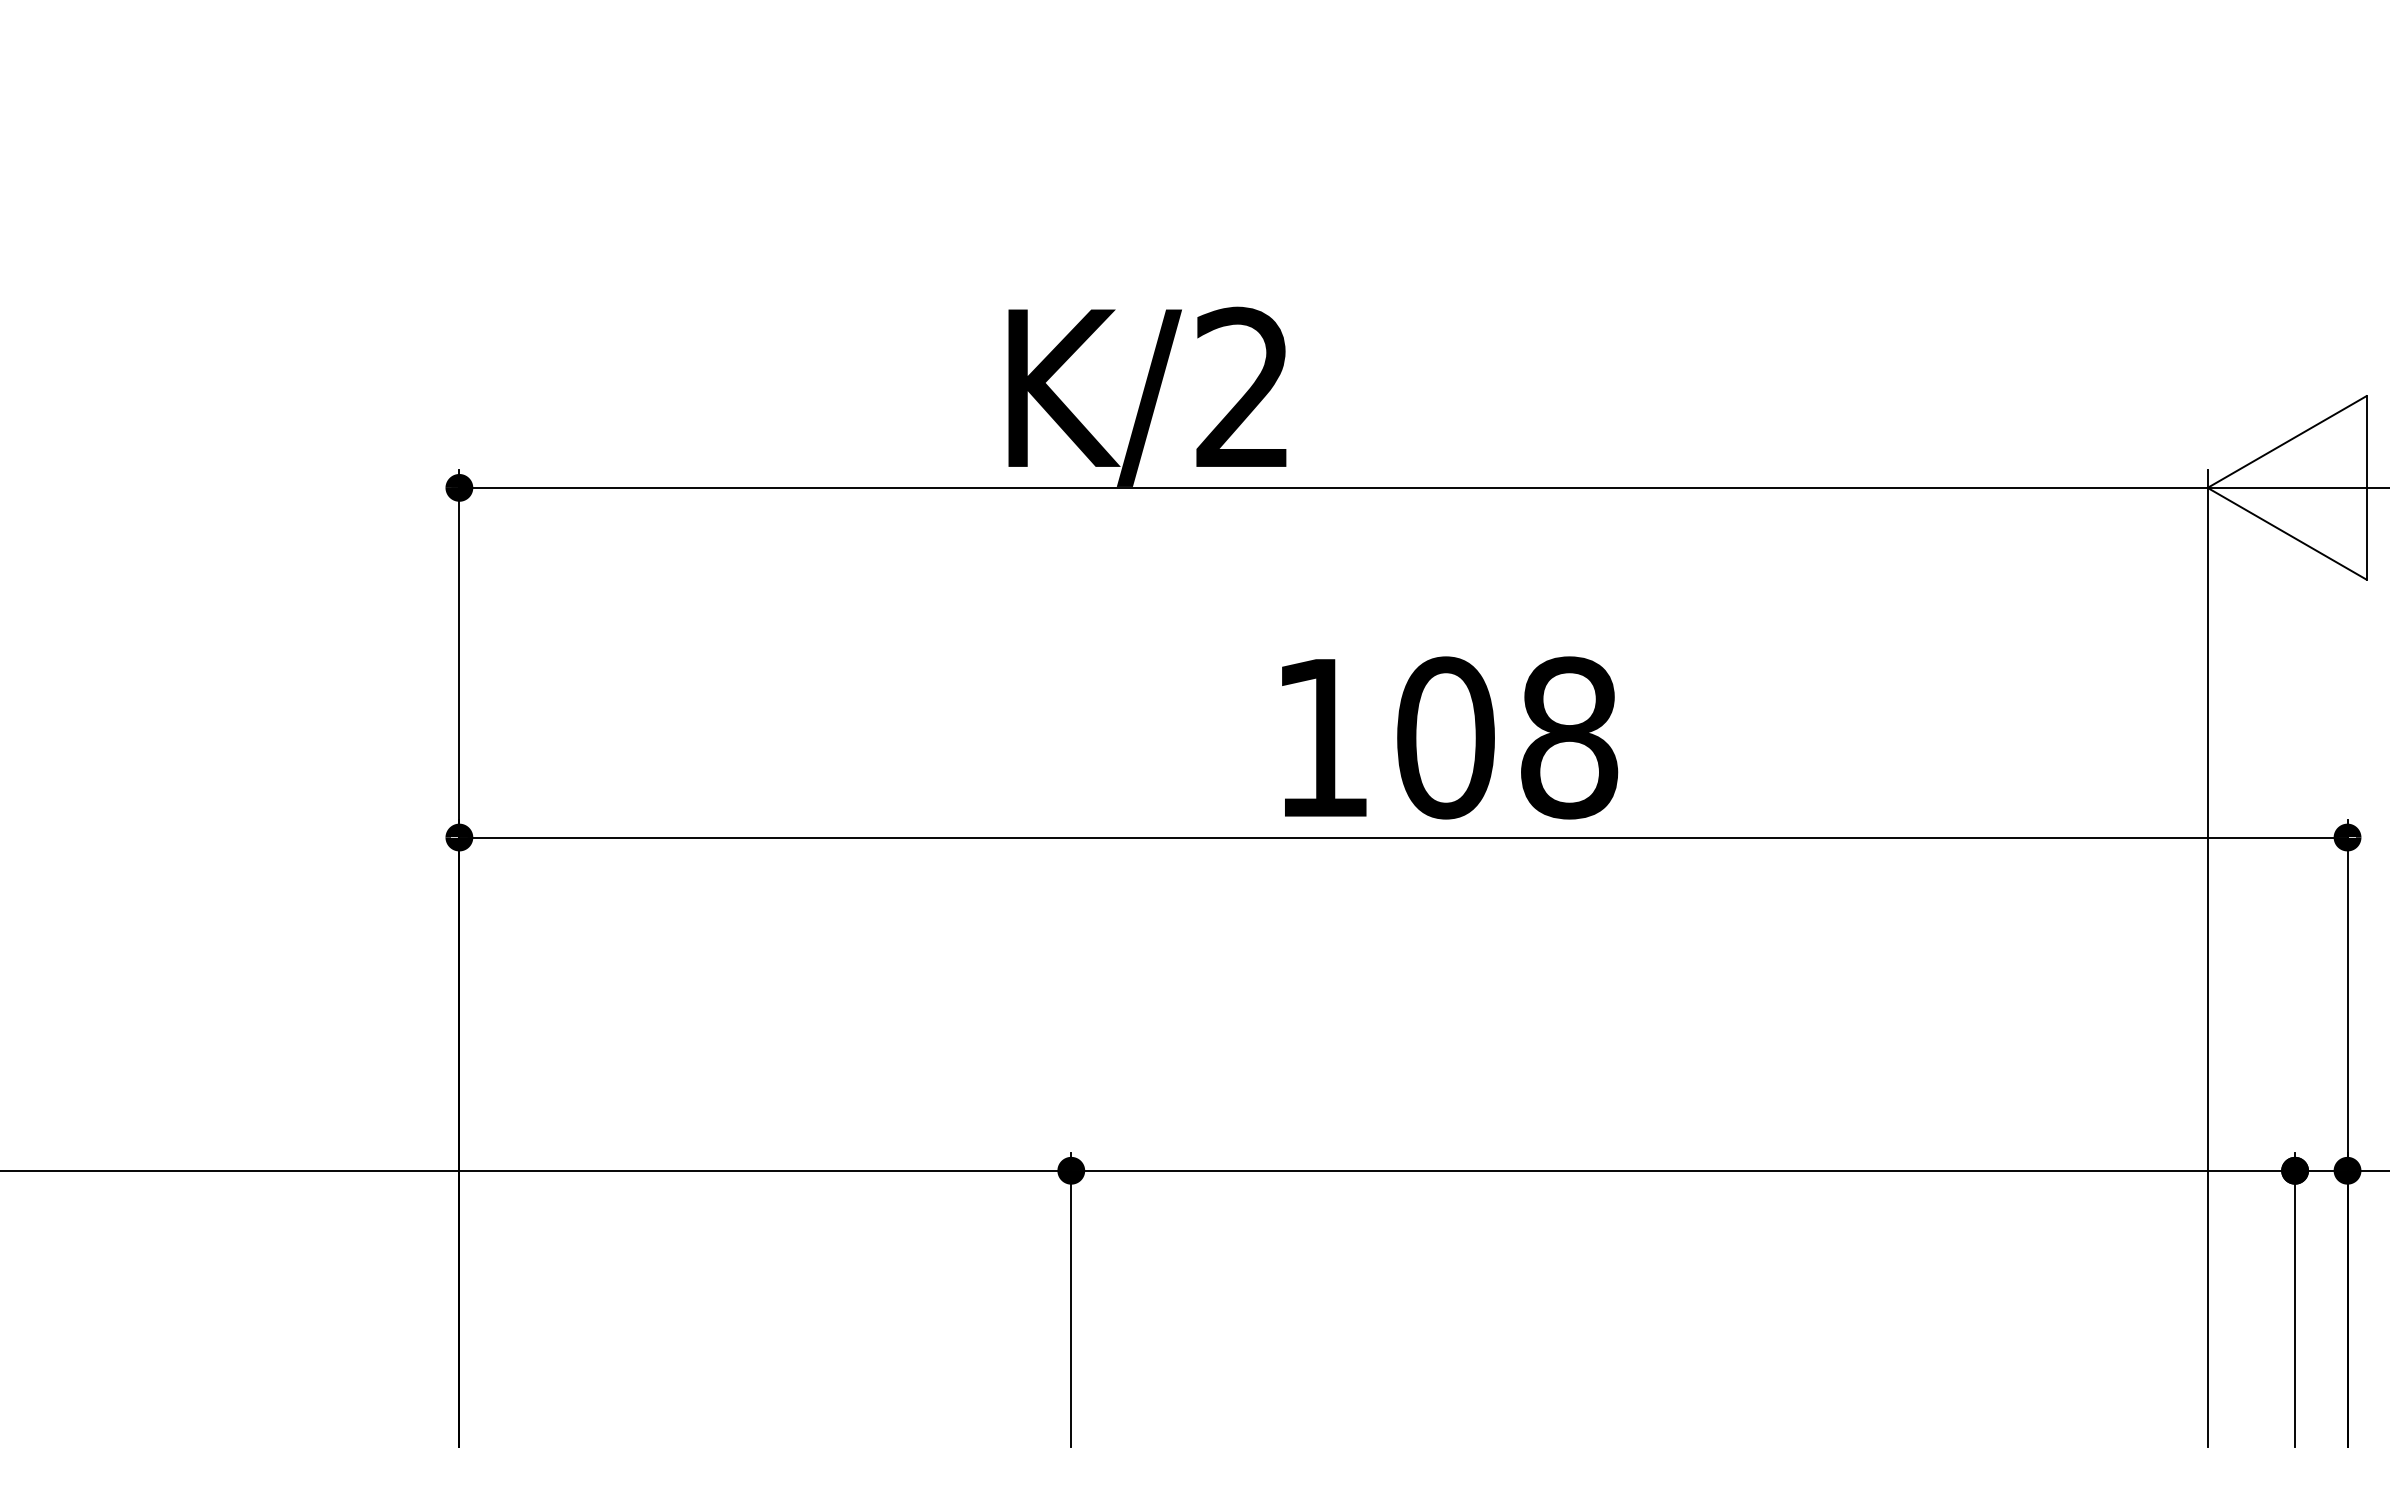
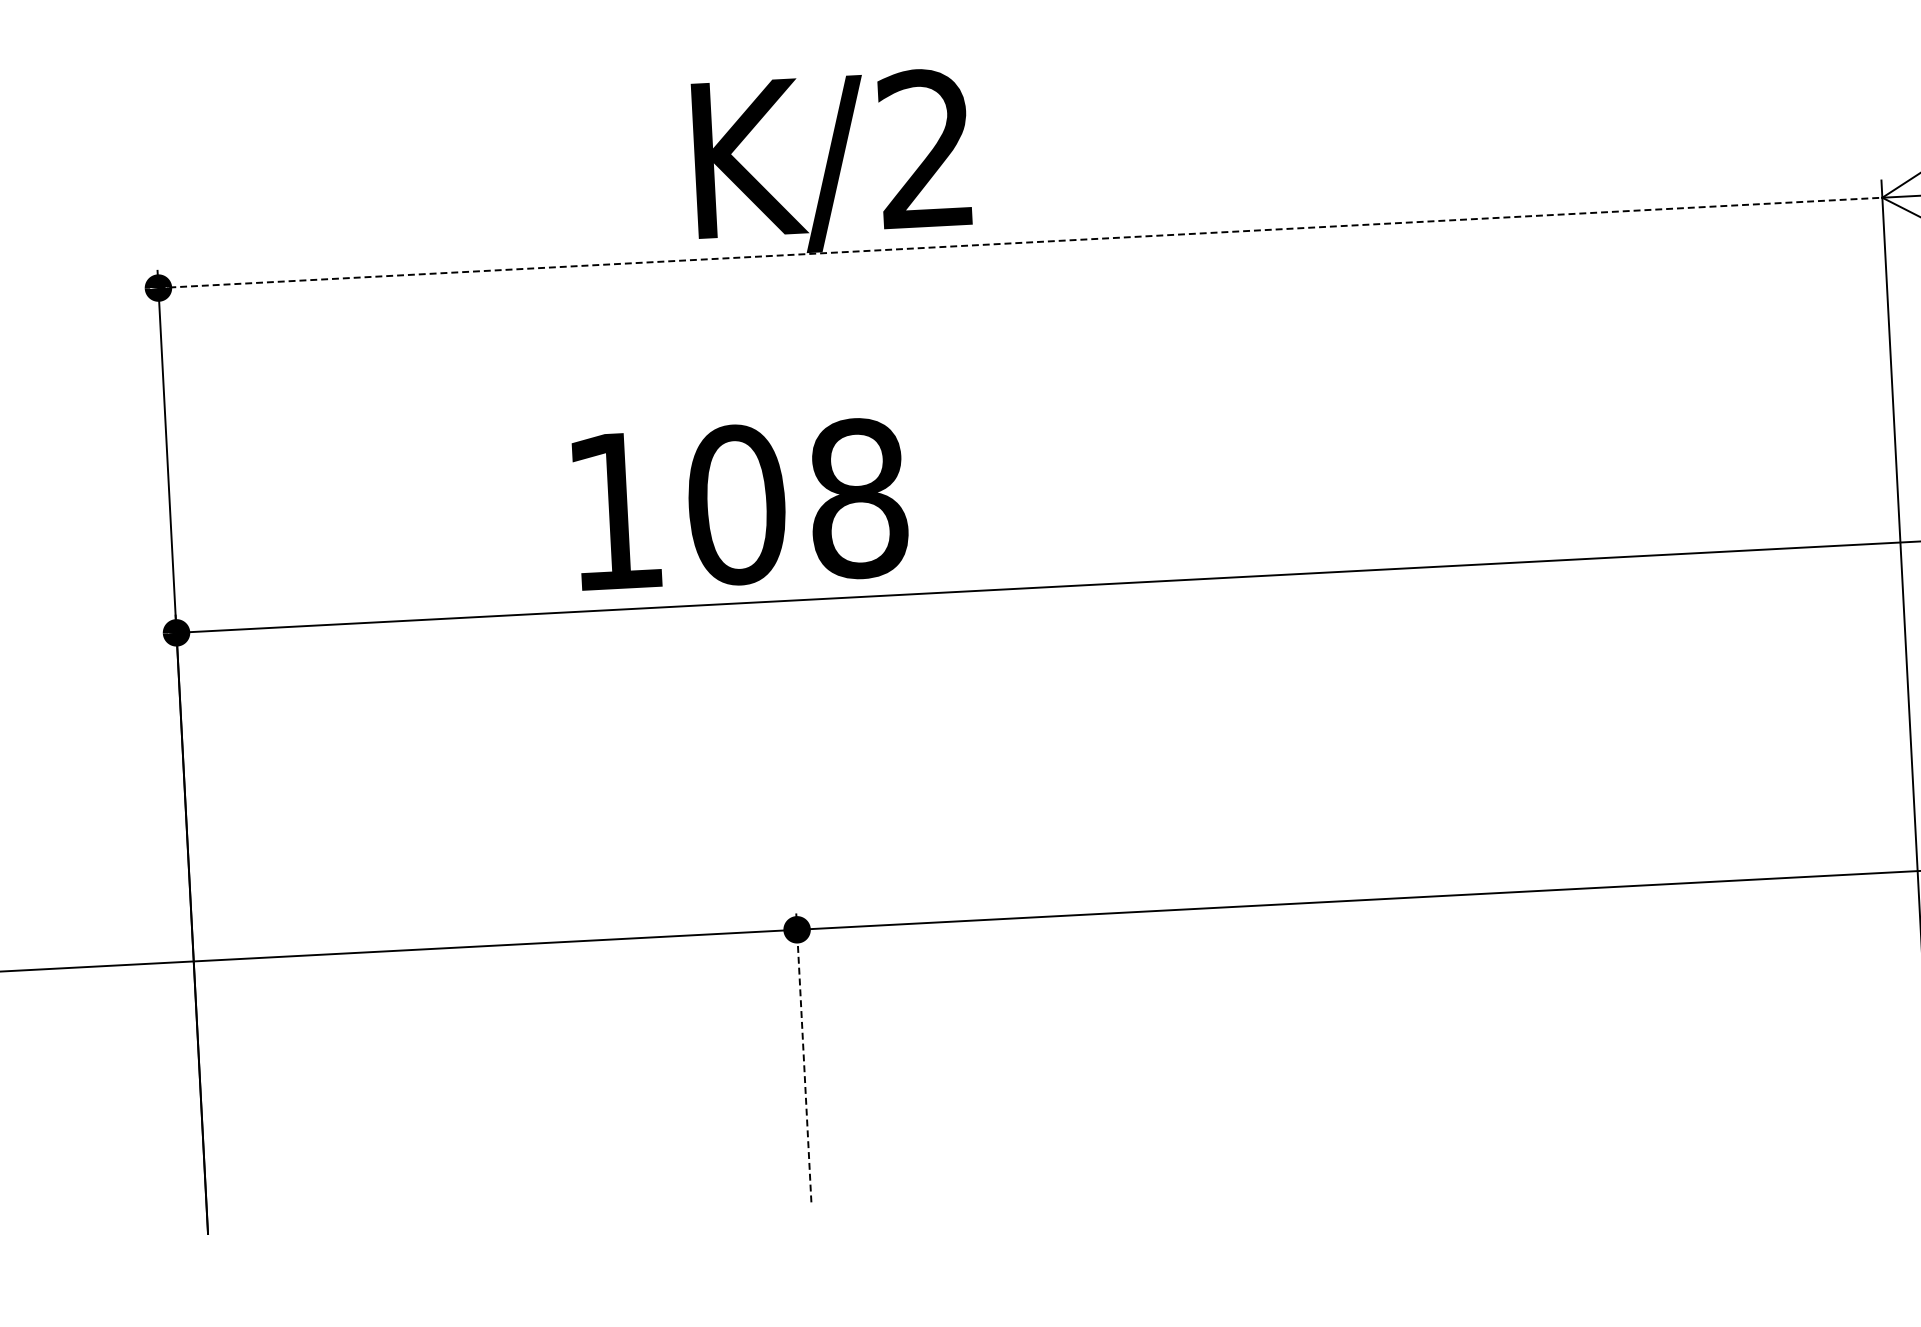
line: (1334, 487) -> (1021, 242), solid -> dashed
text: (1450, 737) -> (741, 504), moved
line: (1071, 1300) -> (804, 1057), solid -> dashed

